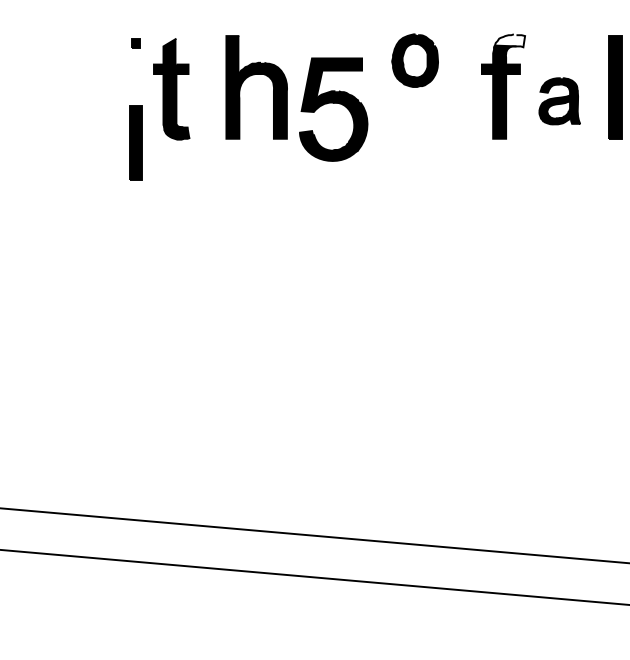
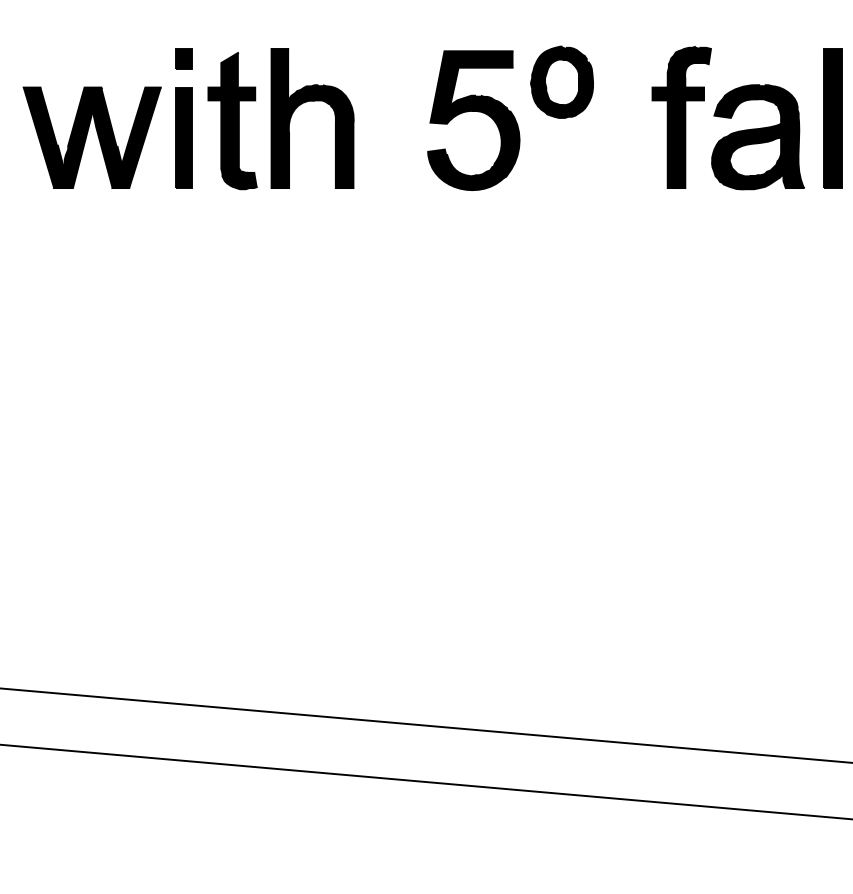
fill: (509, 40) -> (690, 55), added
part: (135, 43) -> (183, 58), size x1.67
part: (252, 75) -> (307, 102), moved
part: (67, 101) -> (91, 137), added
part: (559, 101) -> (757, 137), size x1.67
part: (333, 102) -> (473, 111), moved
part: (135, 142) -> (183, 137), moved

